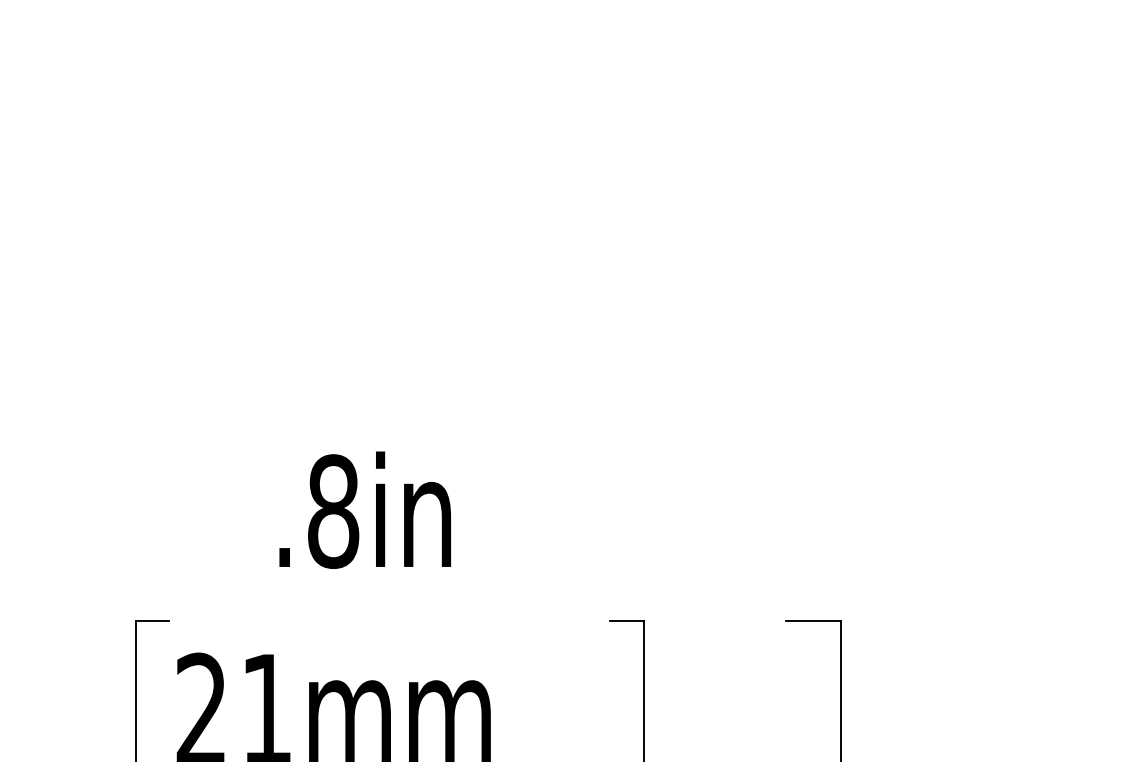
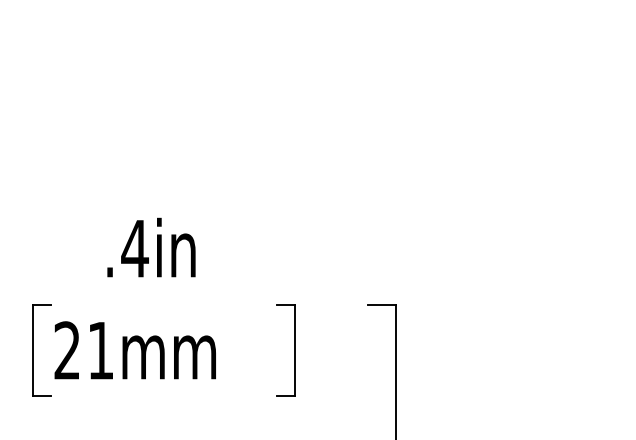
text: (332, 511) -> (134, 248), .8in -> .4in

